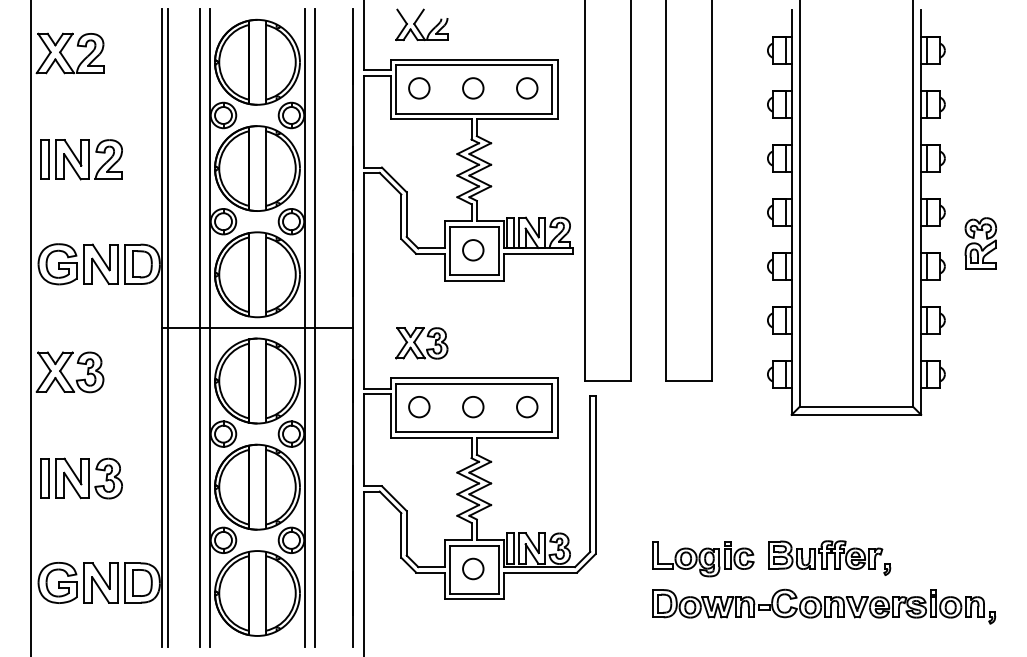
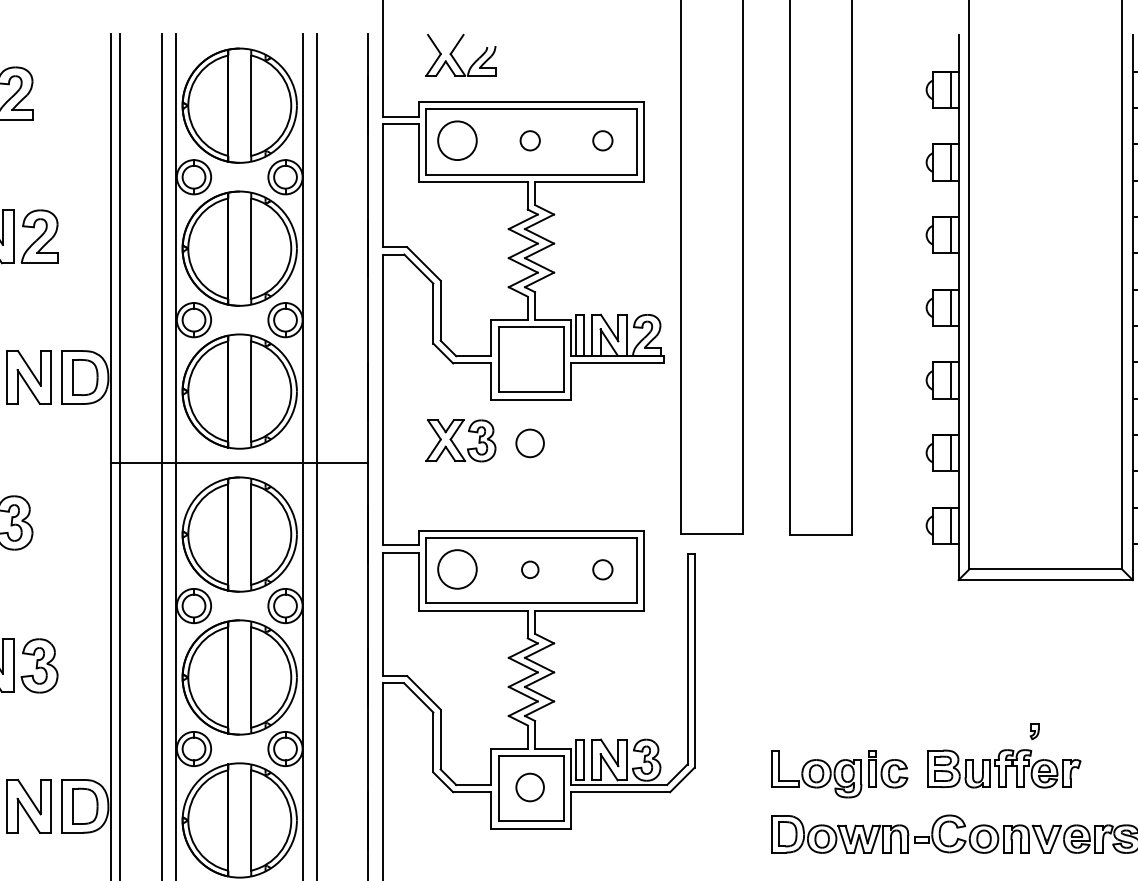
circle: (419, 88) -> (457, 140), size x1.4
circle: (473, 88) -> (530, 140), size x0.7
circle: (527, 88) -> (603, 140), size x0.7
circle: (473, 250) -> (530, 443), moved
part: (421, 343) -> (460, 440), moved
circle: (419, 407) -> (457, 570), size x1.4
circle: (473, 407) -> (530, 570), size x0.6
circle: (527, 407) -> (603, 570), size x0.7
part: (887, 569) -> (1035, 731), moved

